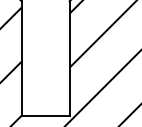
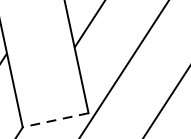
line: (45, 115) -> (55, 120), solid -> dashed

